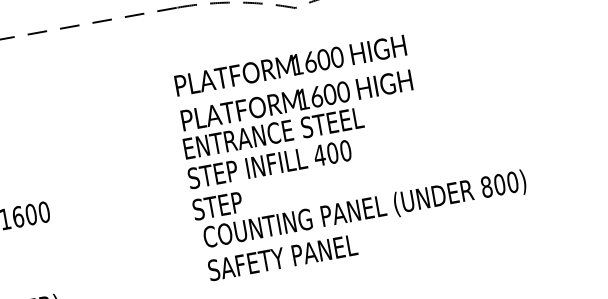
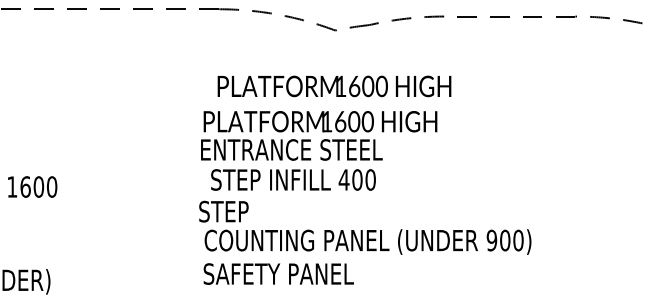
text: (290, 65) -> (334, 86), moved
text: (269, 164) -> (293, 179), moved
text: (486, 187) -> (491, 240), 800) -> 900)

